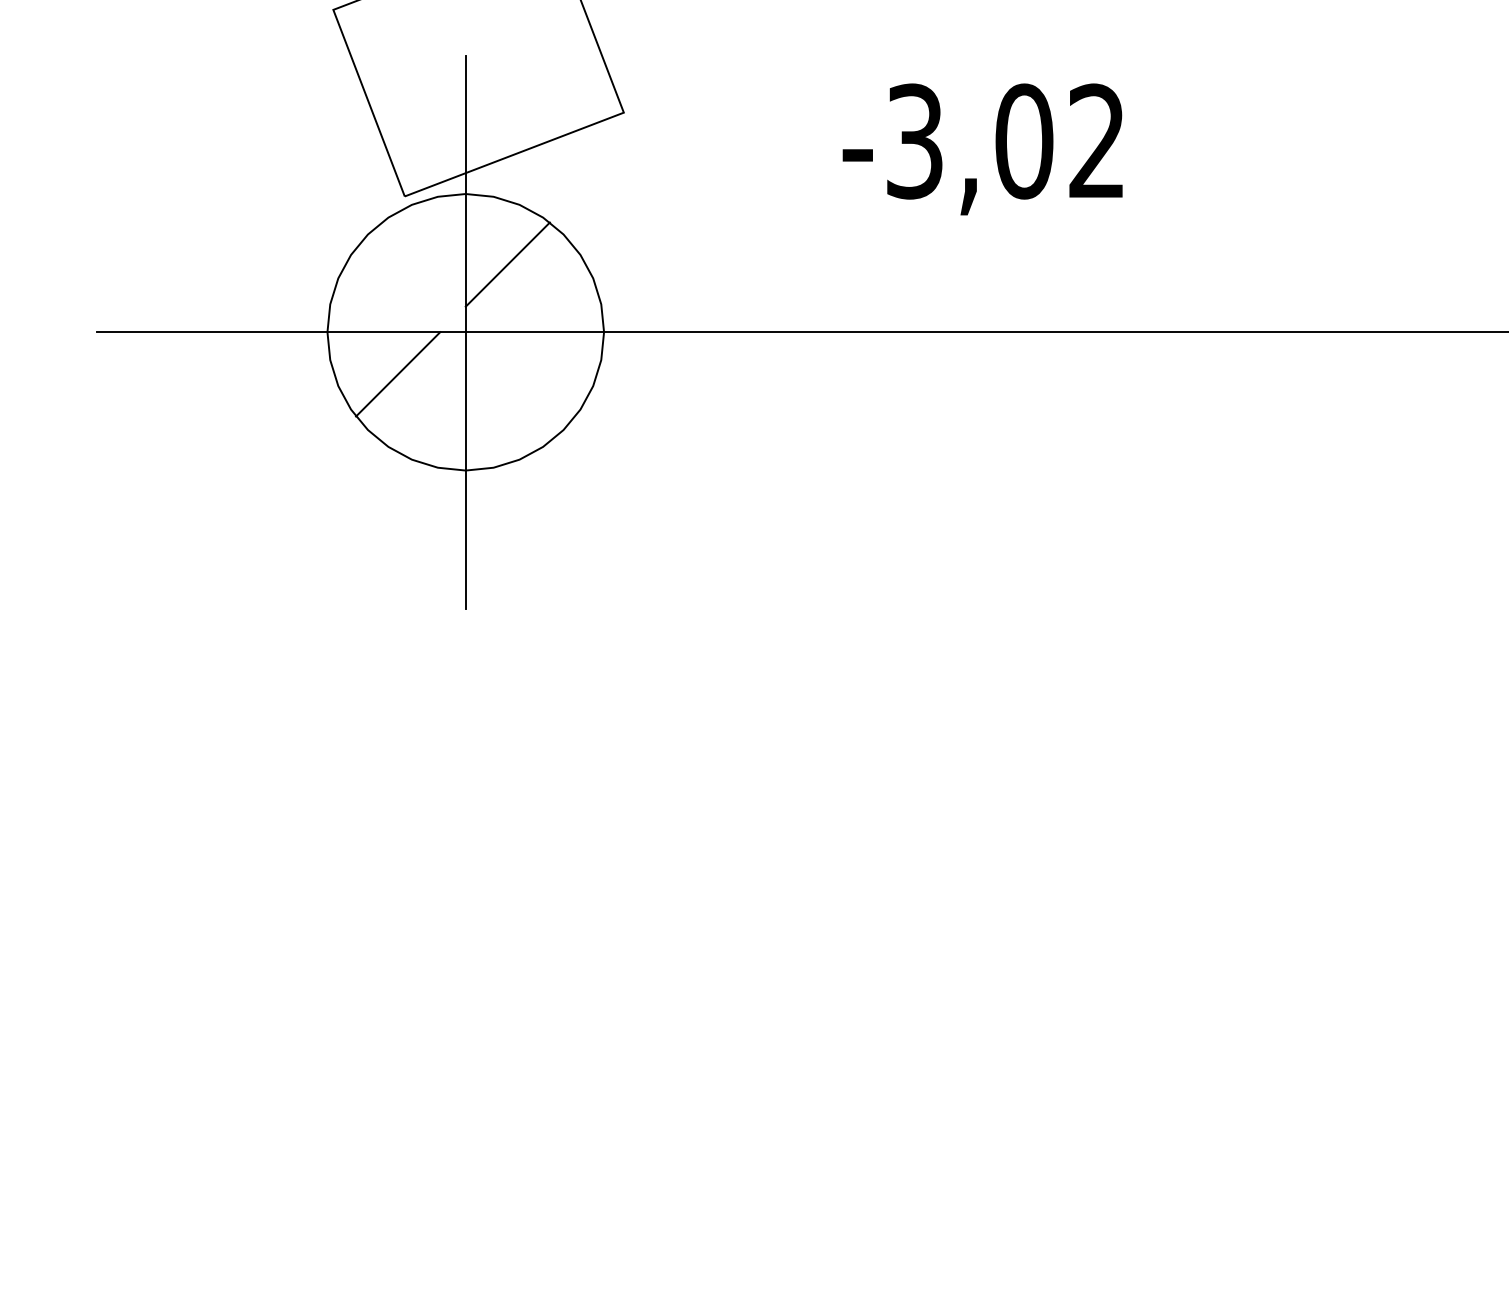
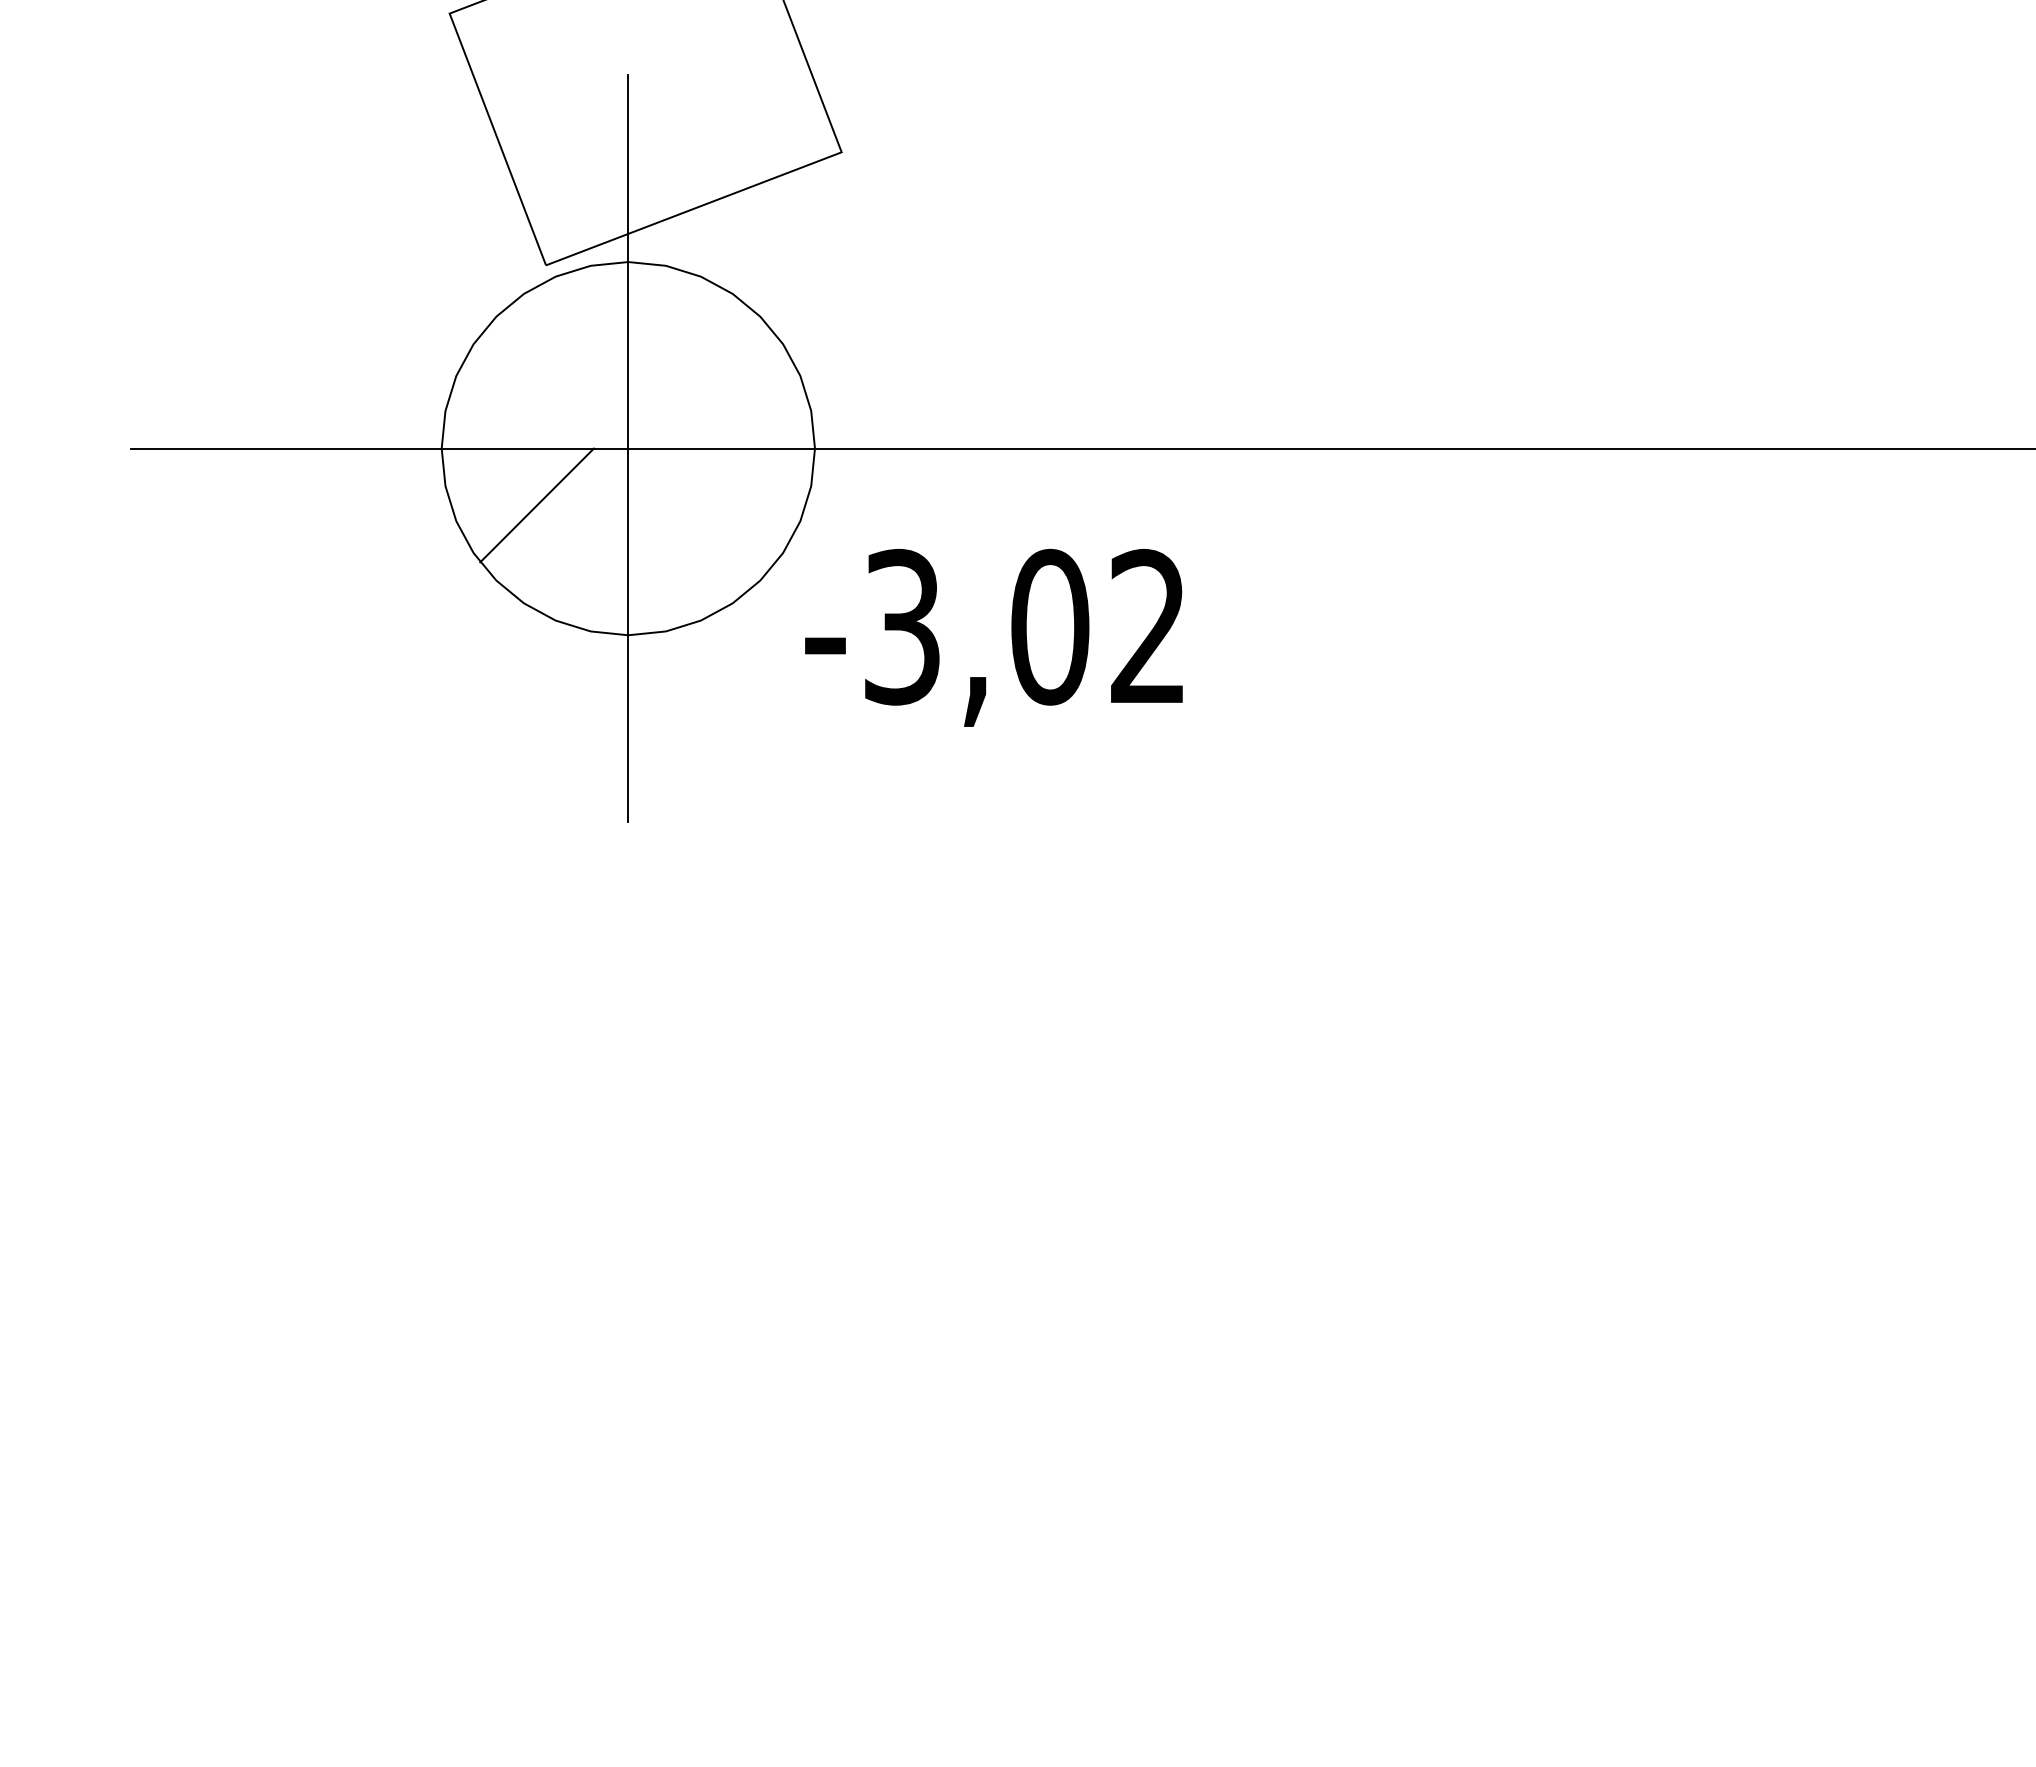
text: (982, 149) -> (993, 637), moved
line: (507, 264) -> (684, 357), removed

